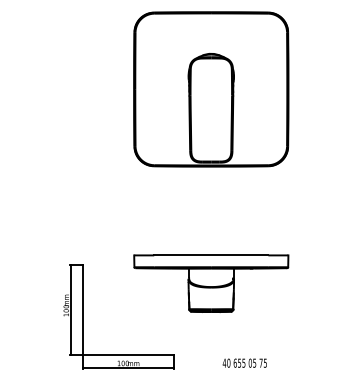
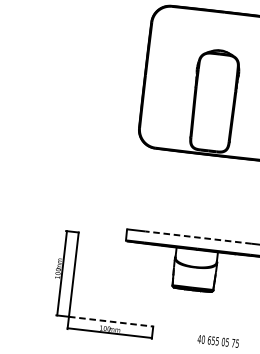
line: (210, 255) -> (197, 237), solid -> dashed
line: (129, 355) -> (111, 321), solid -> dashed

